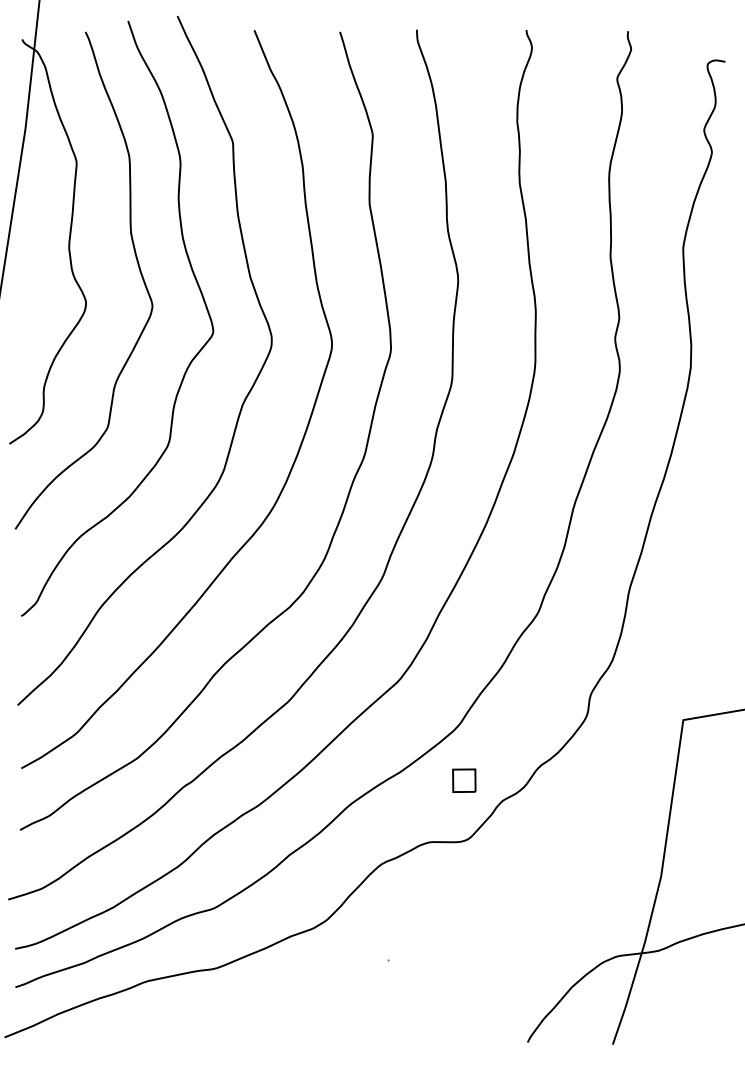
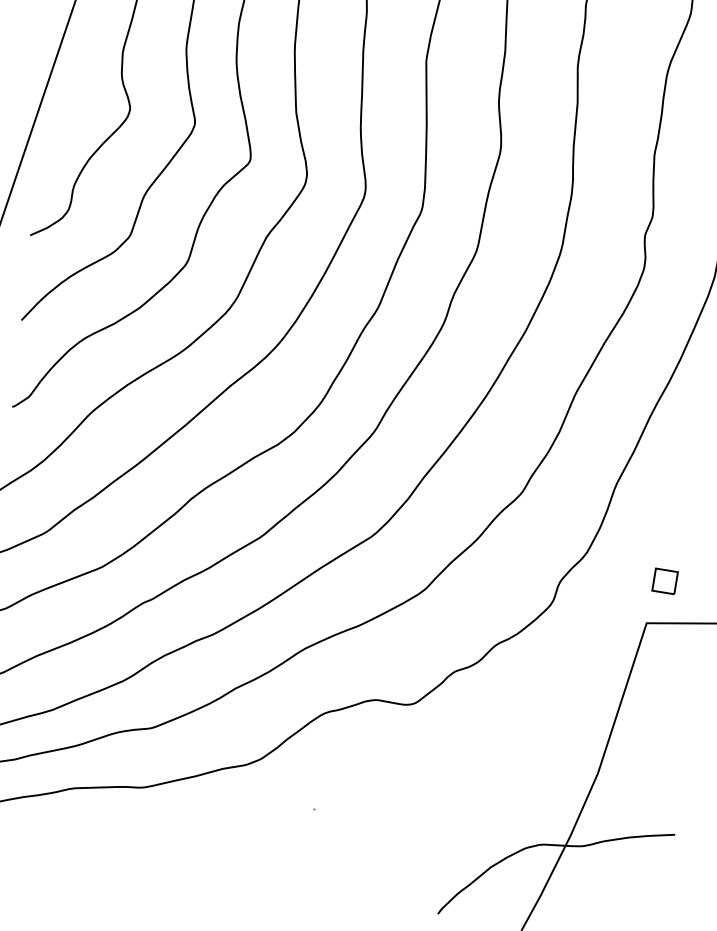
part: (464, 780) -> (665, 581), moved

